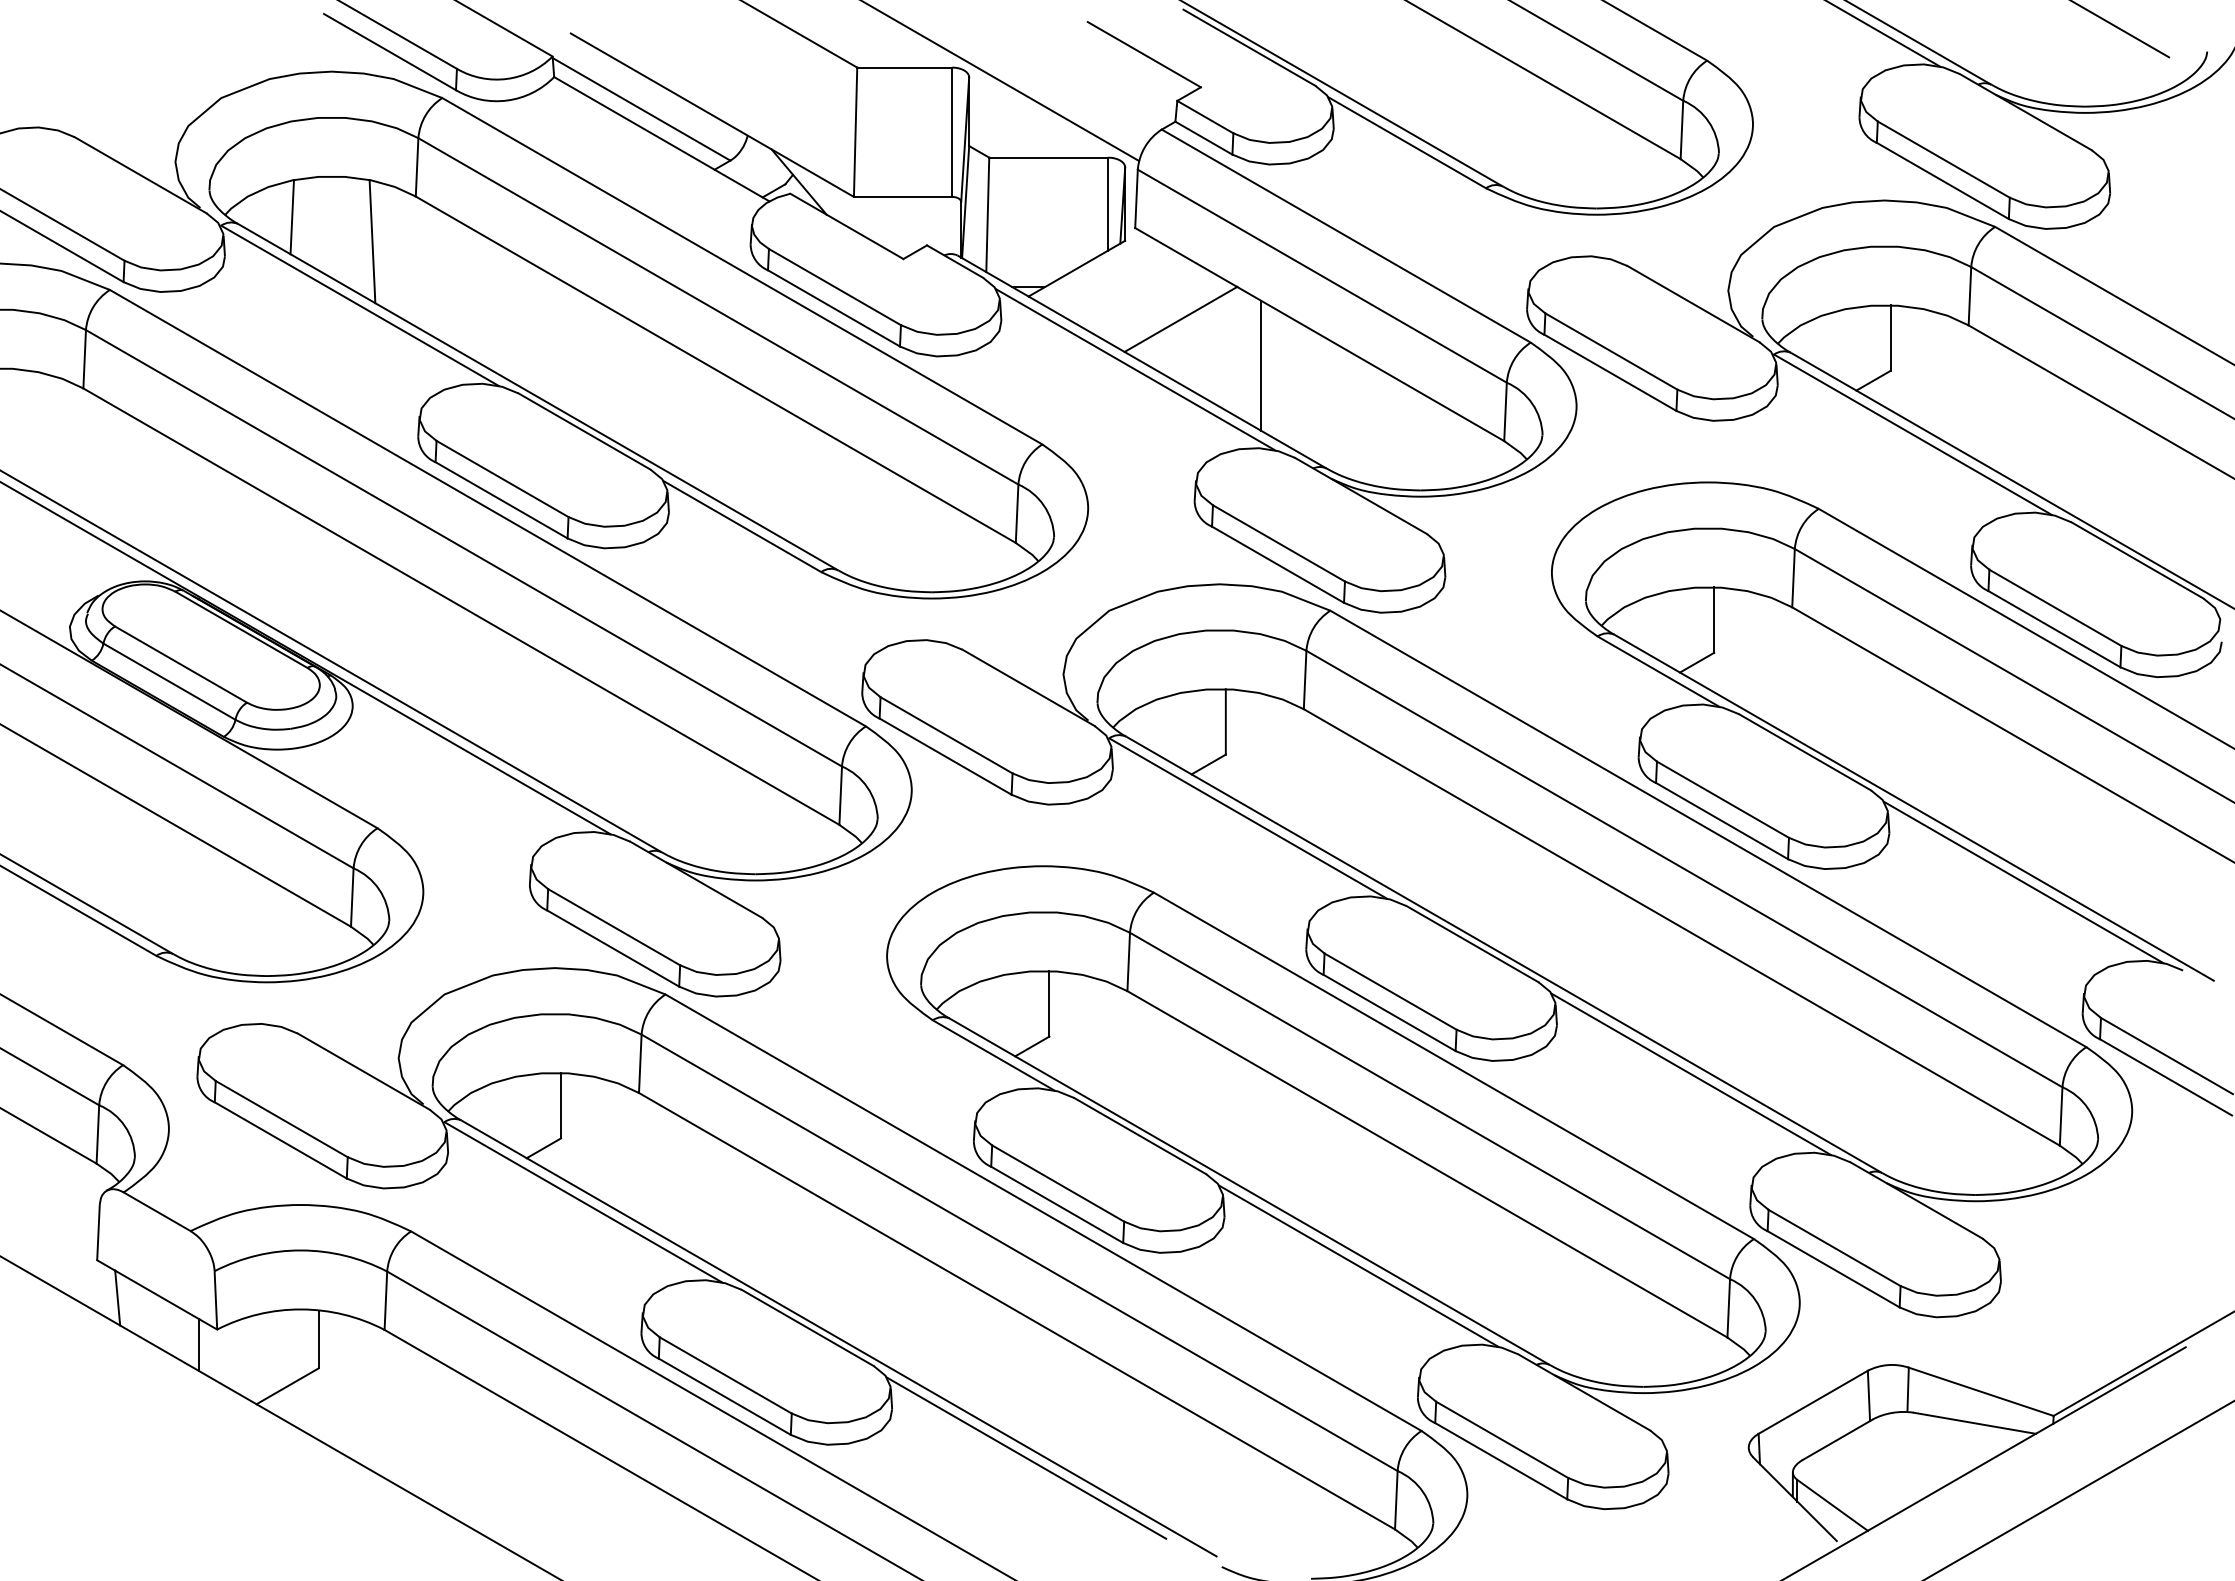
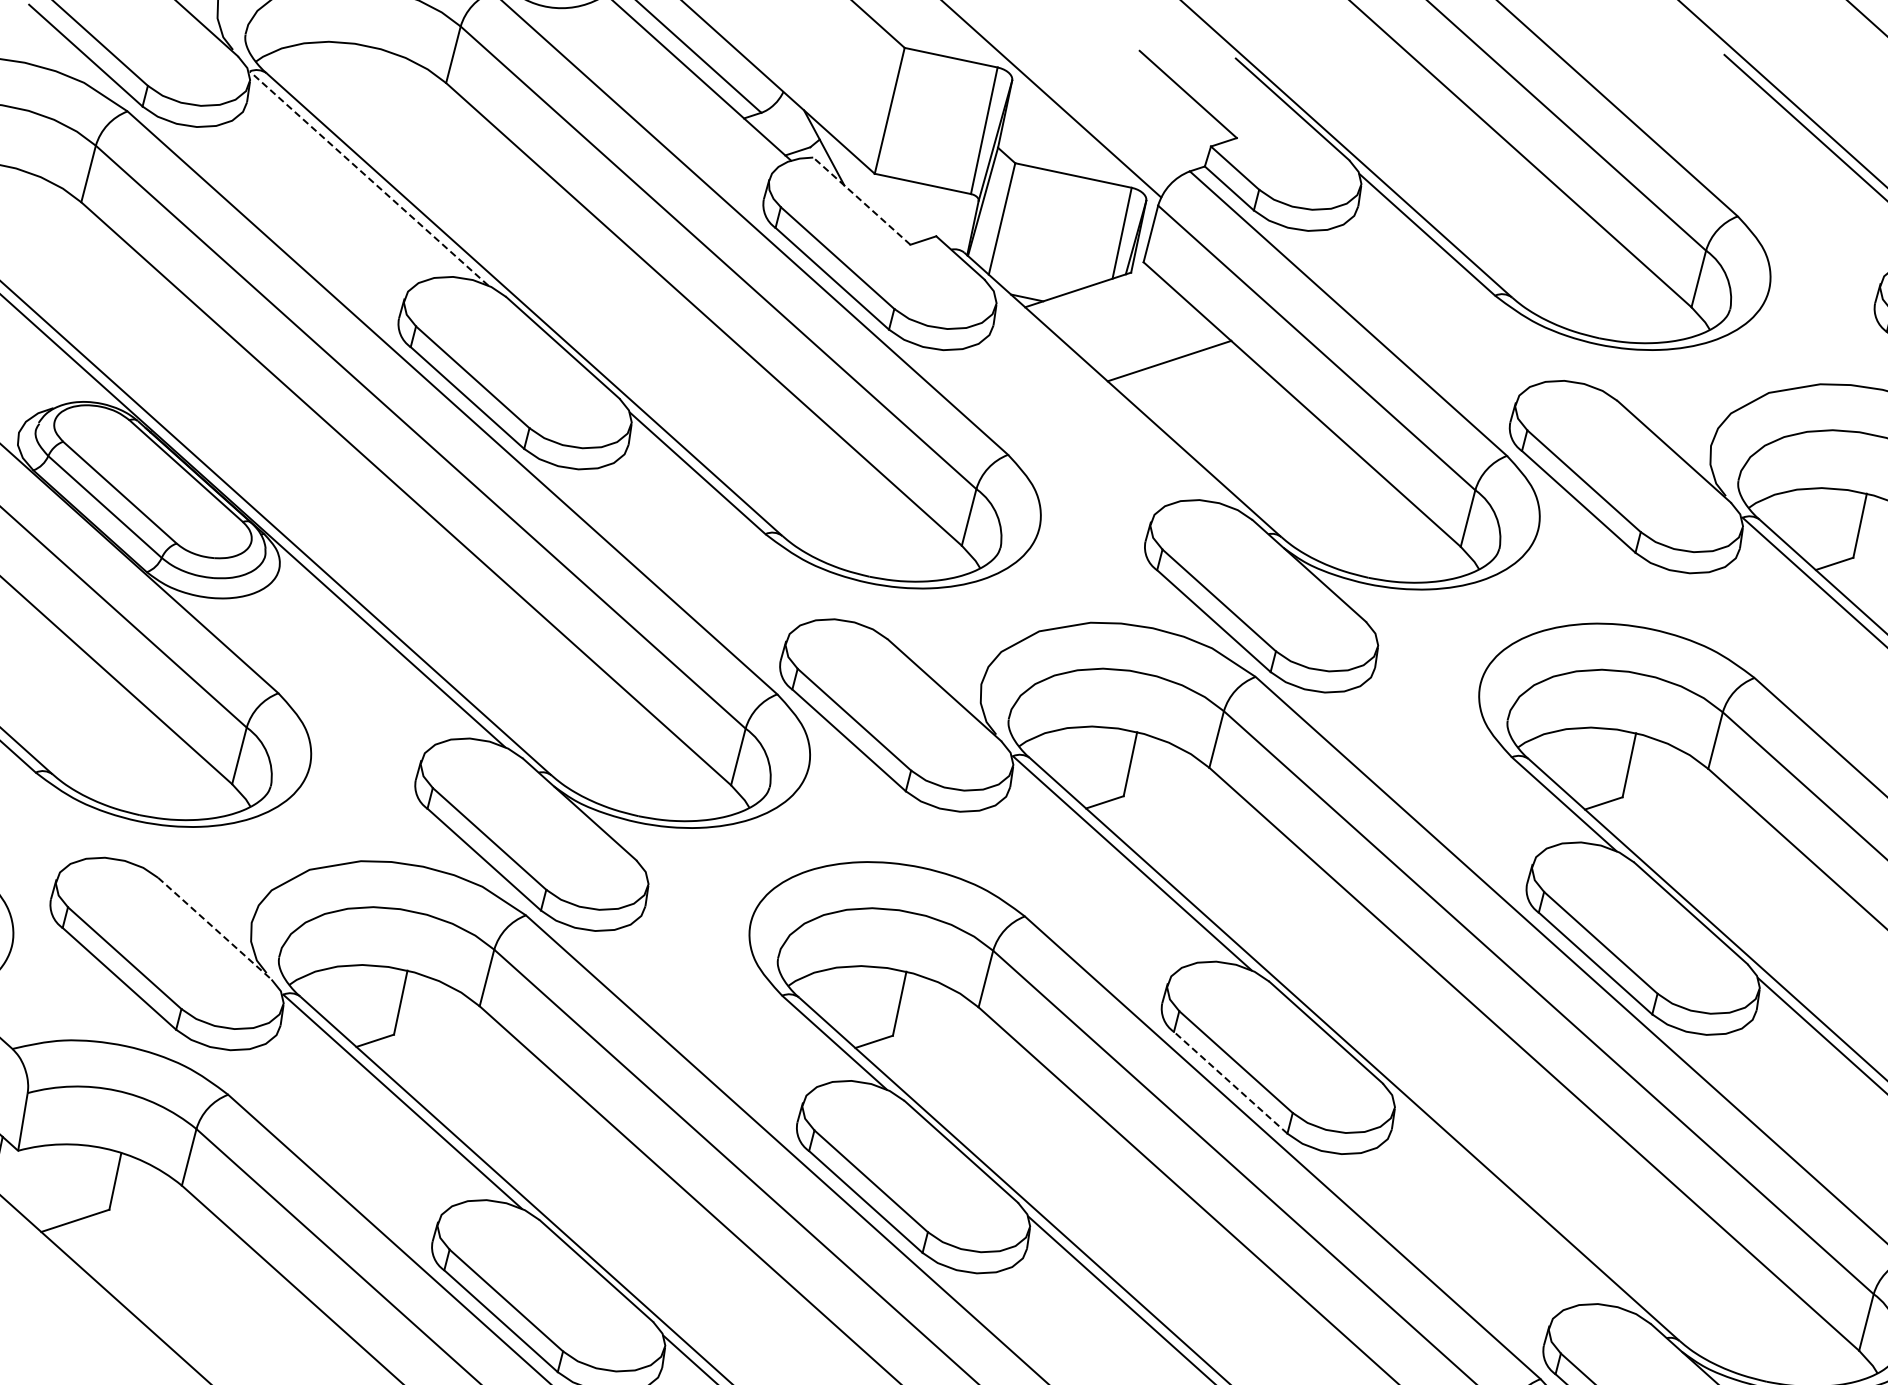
line: (291, 217) -> (320, 77), removed
line: (846, 226) -> (861, 201), solid -> dashed
line: (372, 241) -> (394, 118), removed
line: (359, 305) -> (368, 178), solid -> dashed
line: (1261, 365) -> (1238, 422), removed
line: (1135, 369) -> (1114, 400), removed
line: (1389, 1012) -> (1230, 1082), solid -> dashed
line: (364, 1071) -> (215, 928), solid -> dashed
line: (1690, 1073) -> (1512, 1204), removed

